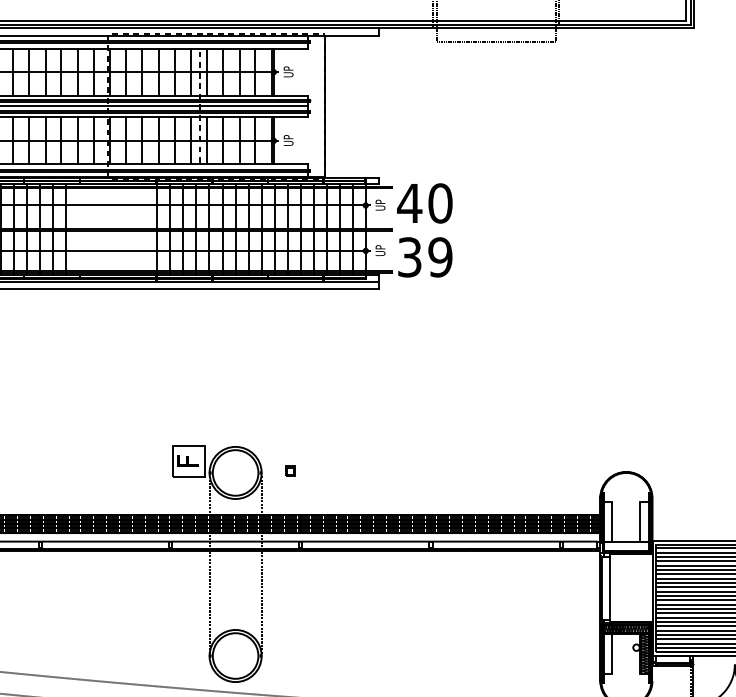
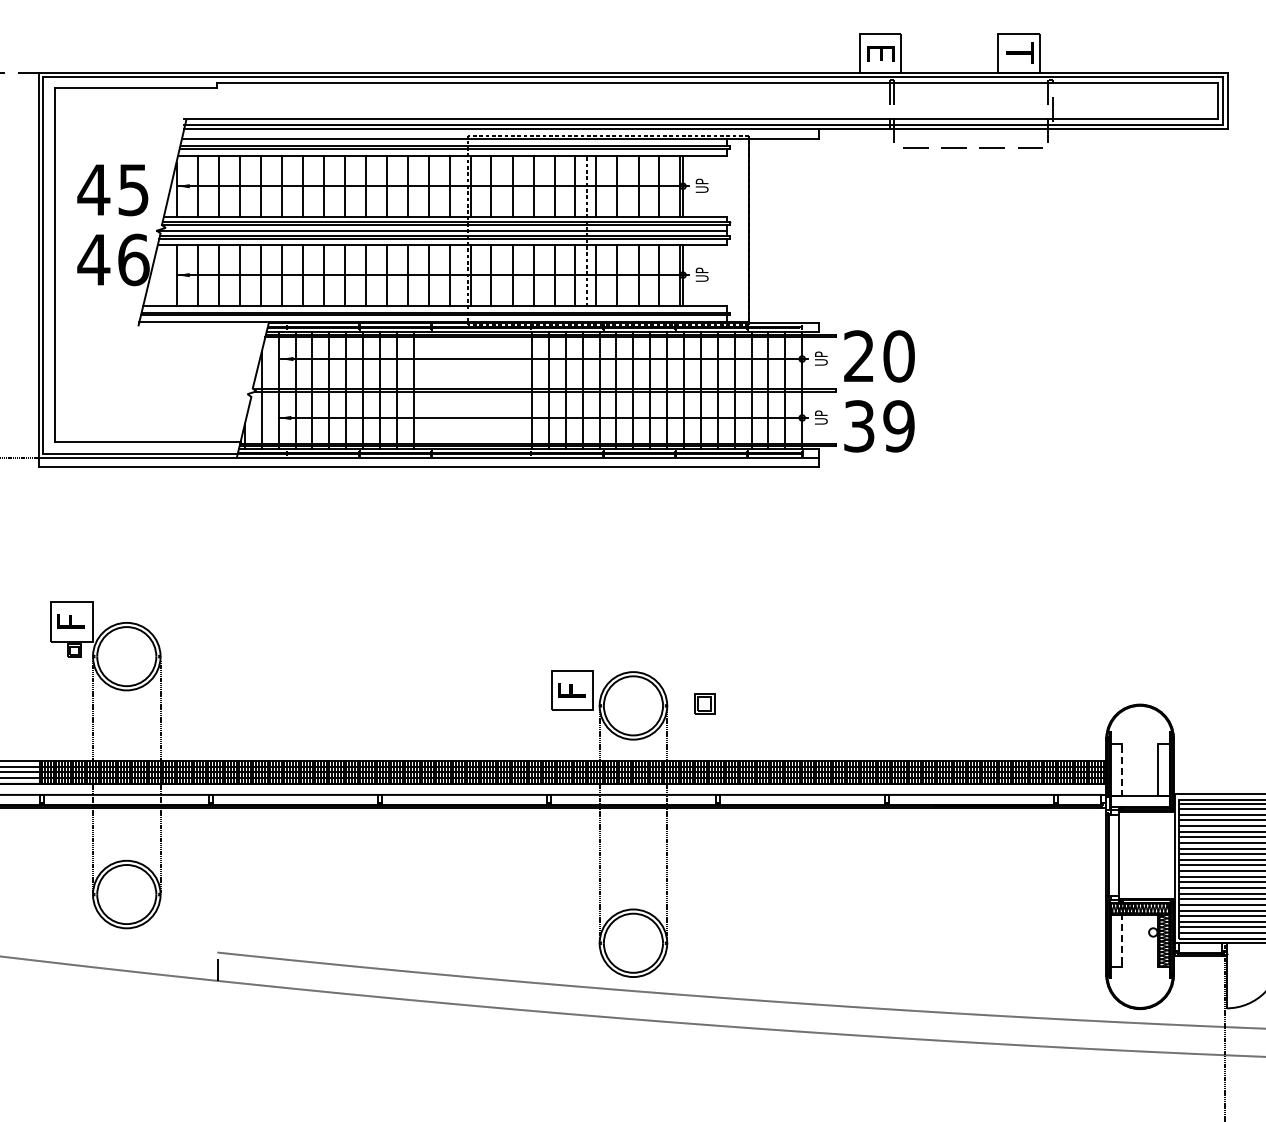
text: (409, 202) -> (858, 355), 40 -> 20
part: (290, 471) -> (704, 703), size x1.6
line: (612, 522) -> (1121, 769), solid -> dashed
line: (612, 653) -> (1121, 940), solid -> dashed

